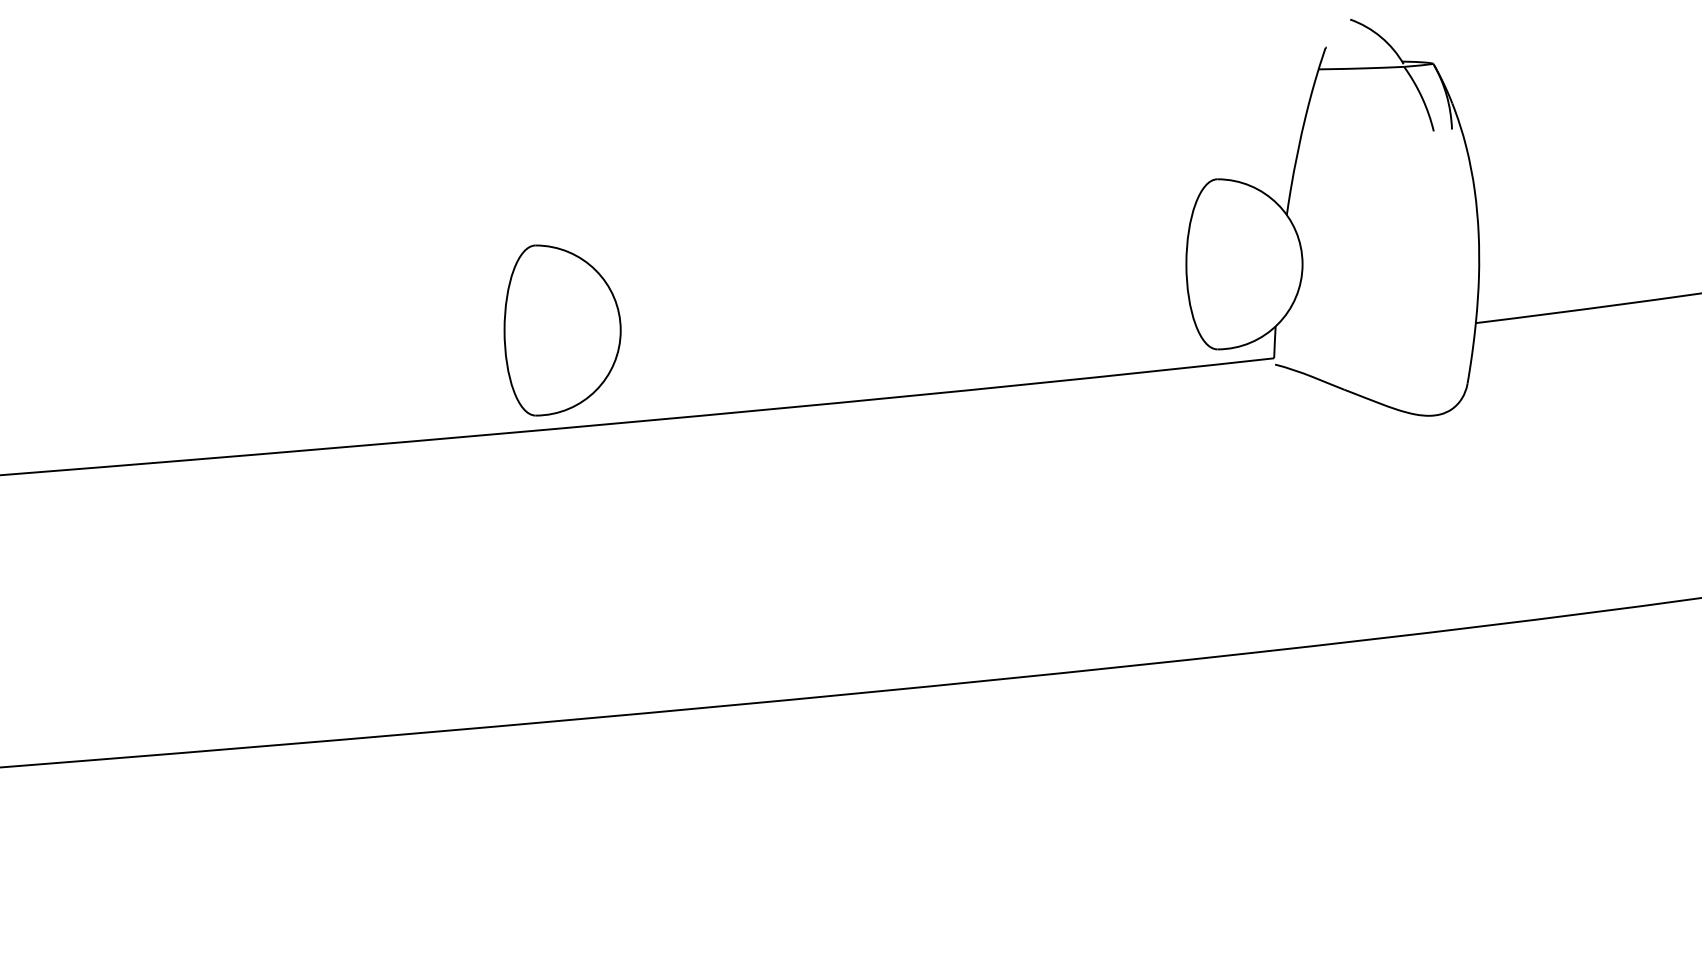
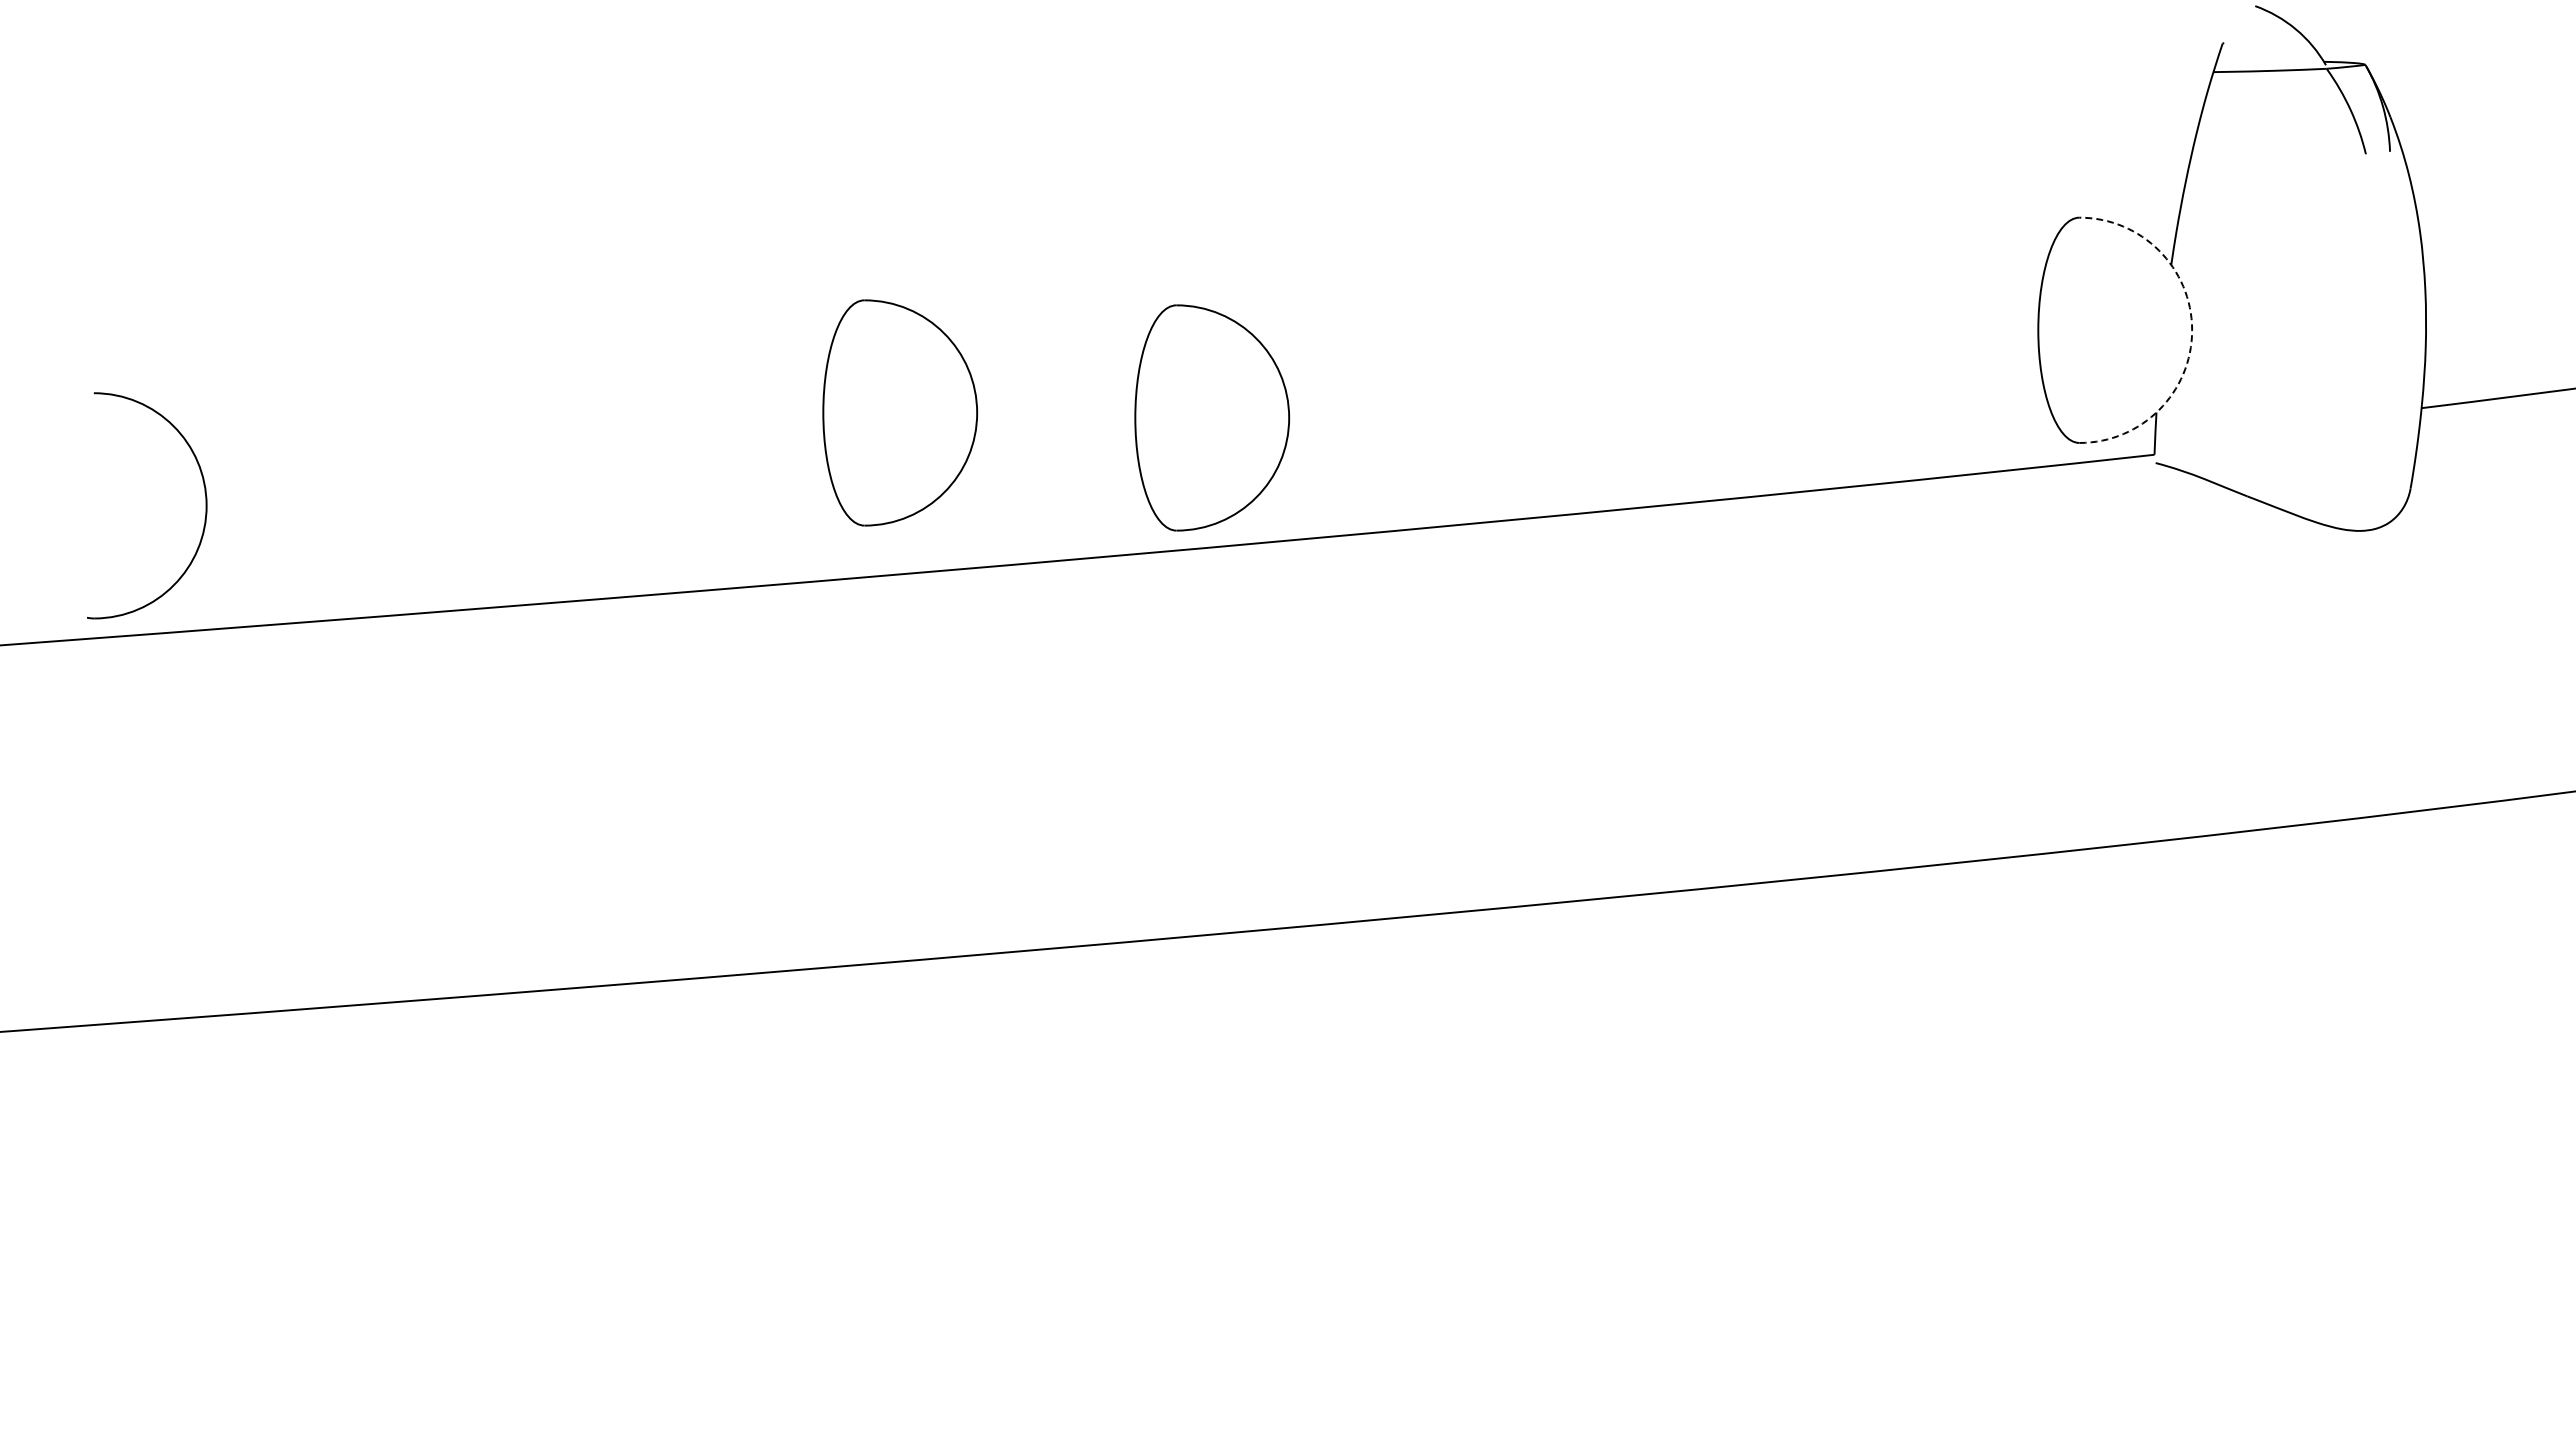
arc: (1302, 264) -> (2192, 330), solid -> dashed
part: (327, 326) -> (900, 412), added

